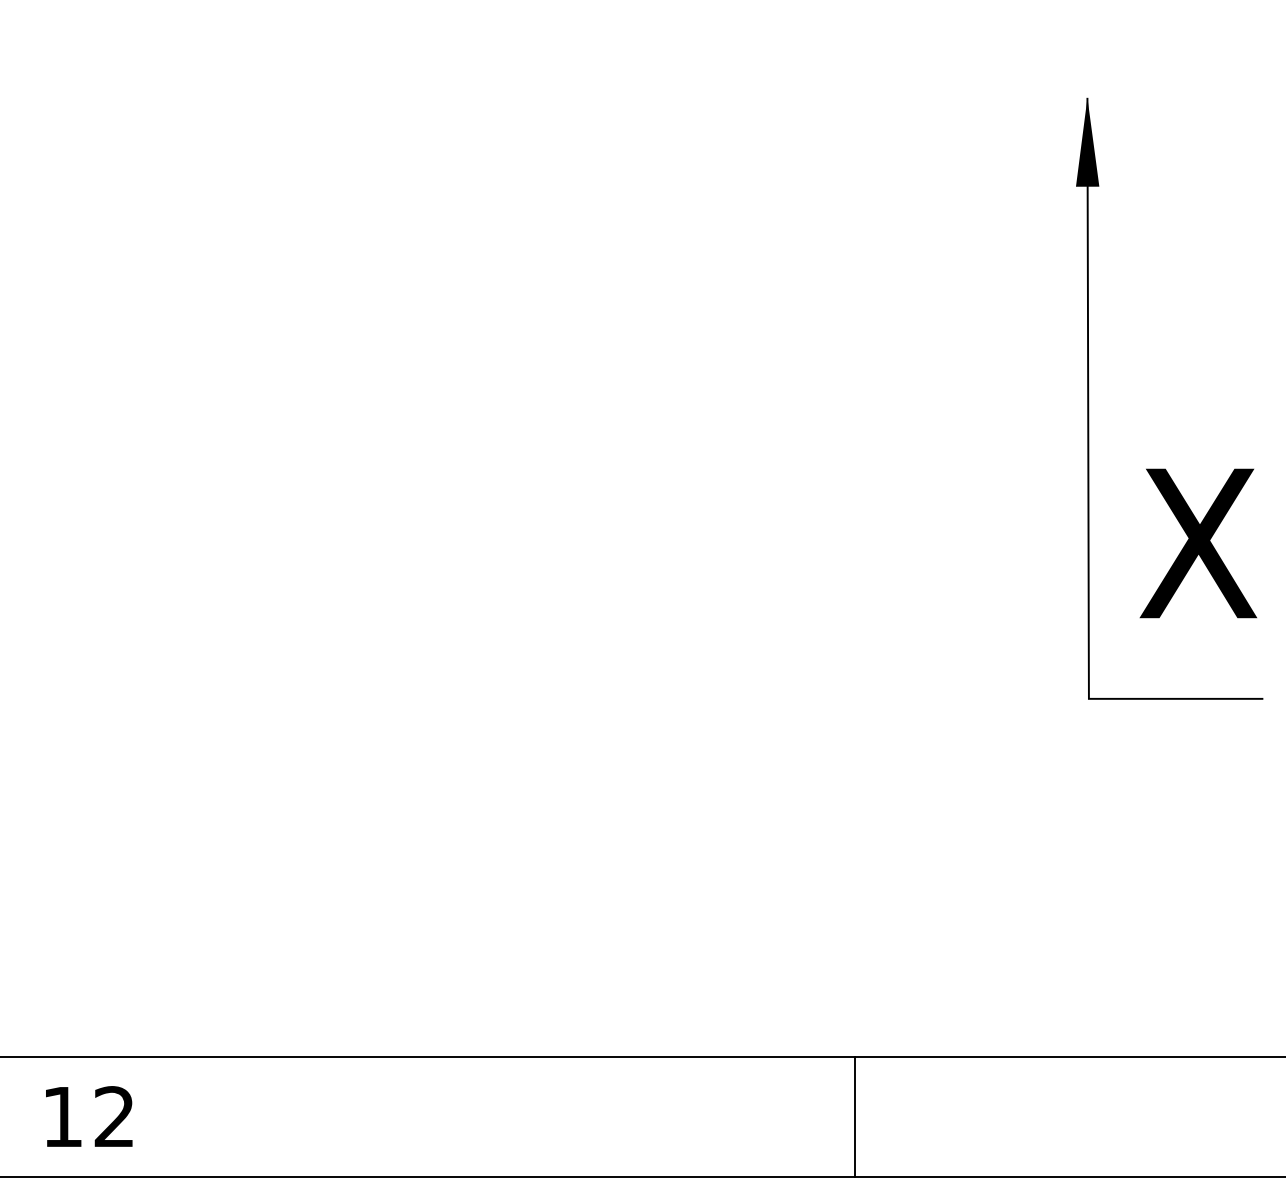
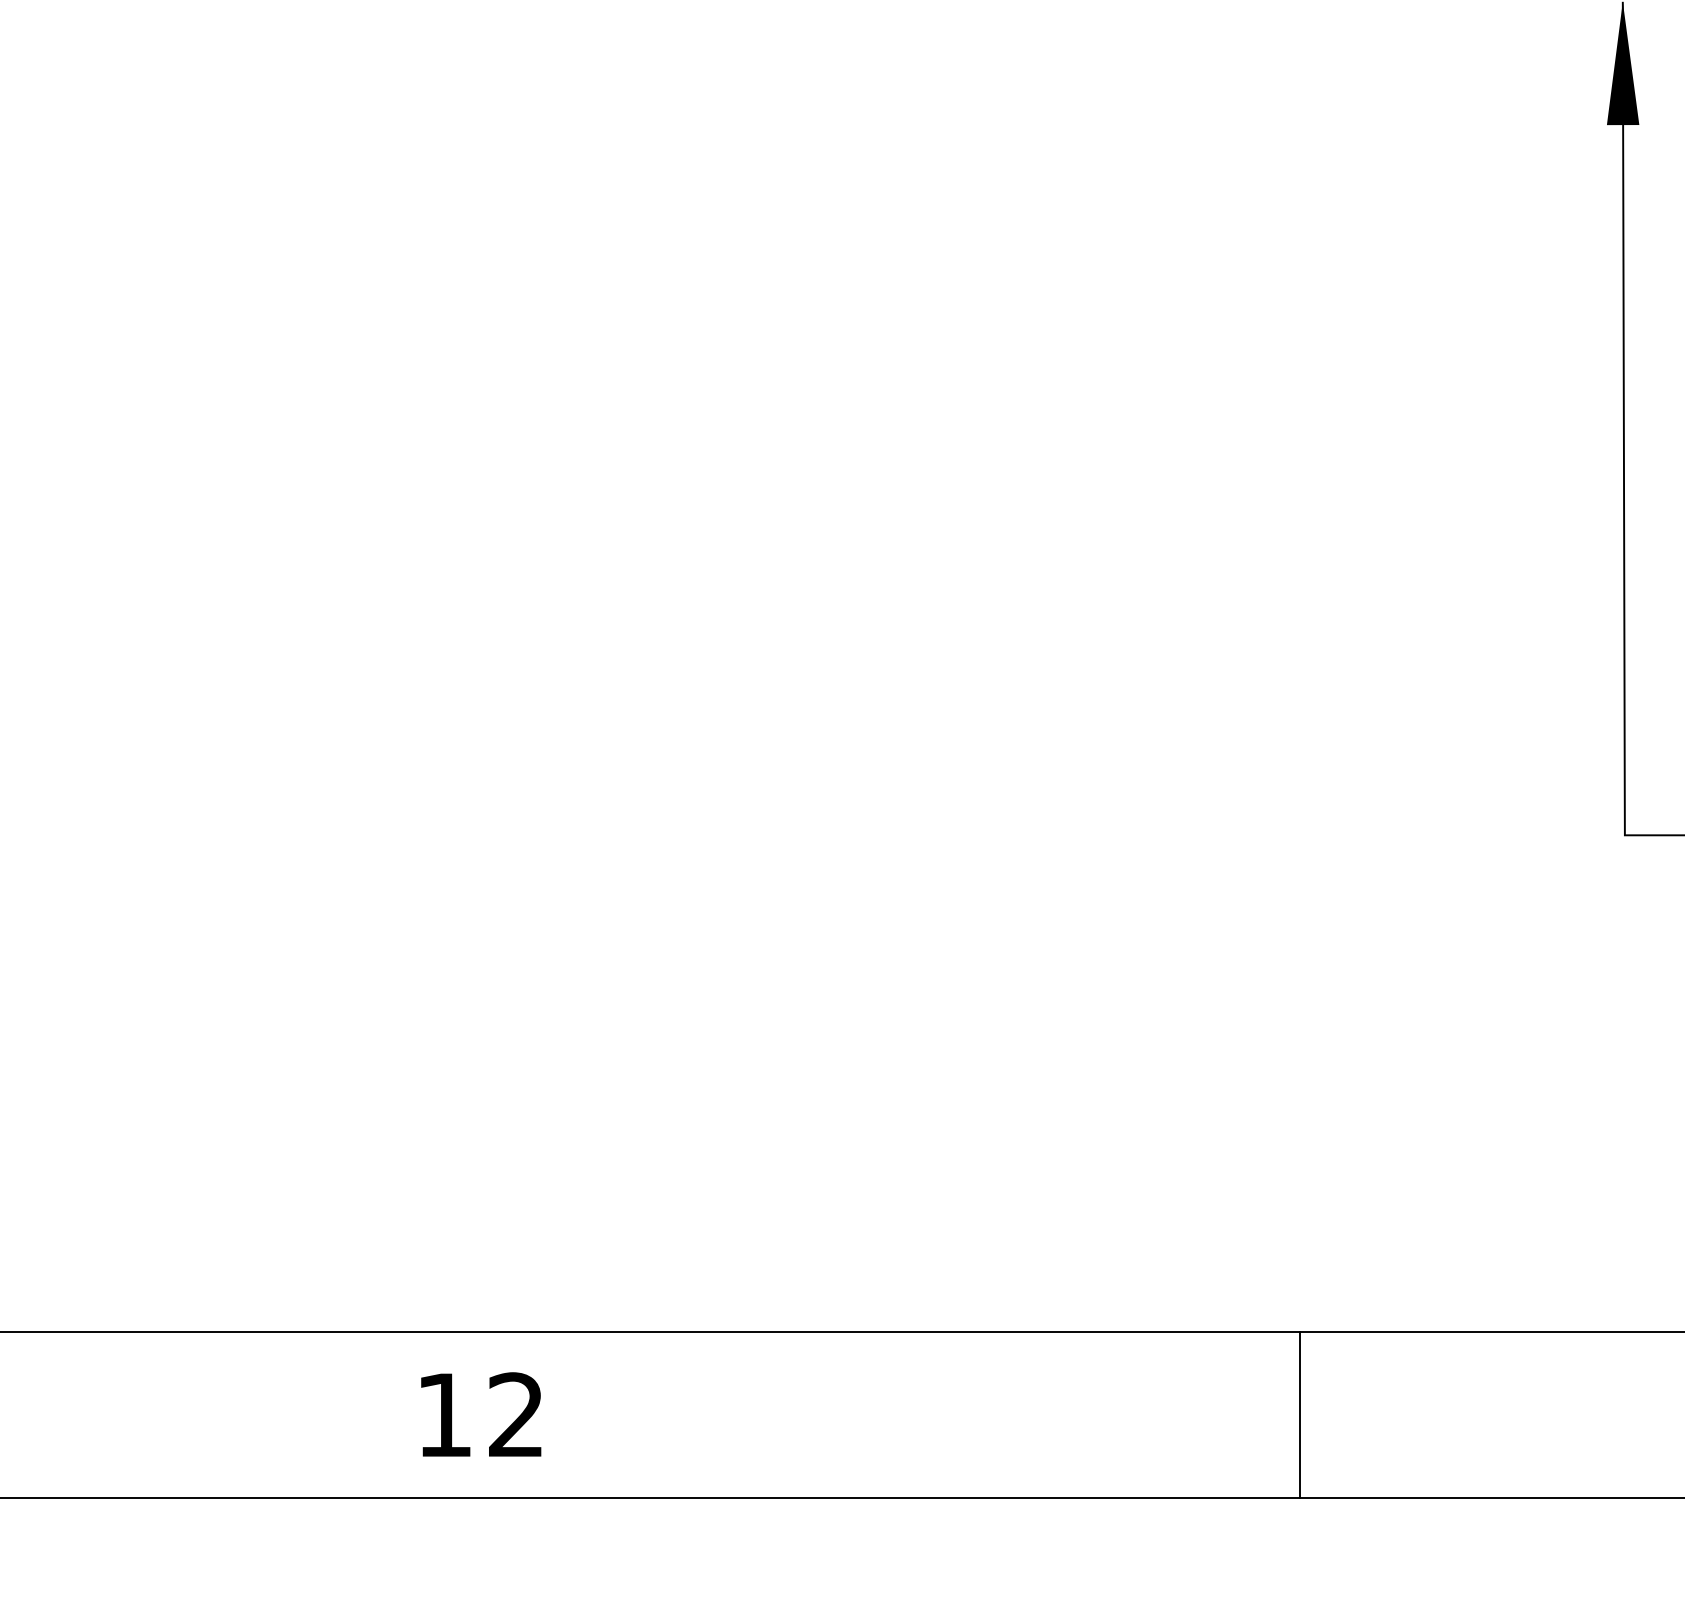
text: (89, 1116) -> (481, 1414), moved

